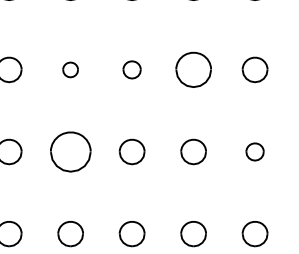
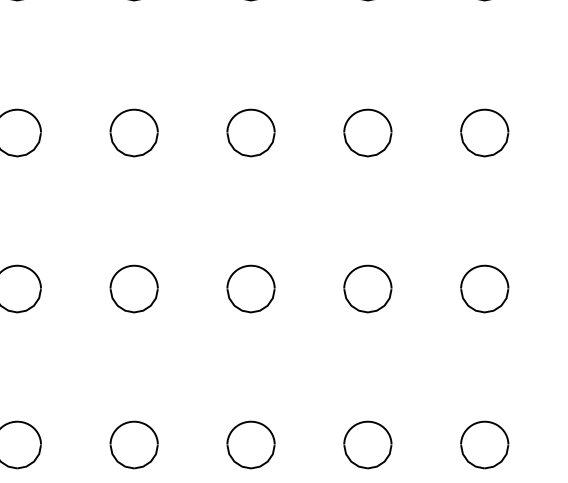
part: (70, 69) -> (133, 132), size x1.67
part: (131, 69) -> (249, 132), size x1.43
part: (193, 69) -> (367, 132), size x0.71
part: (70, 151) -> (133, 288), size x0.62
part: (254, 151) -> (483, 288), size x1.43

